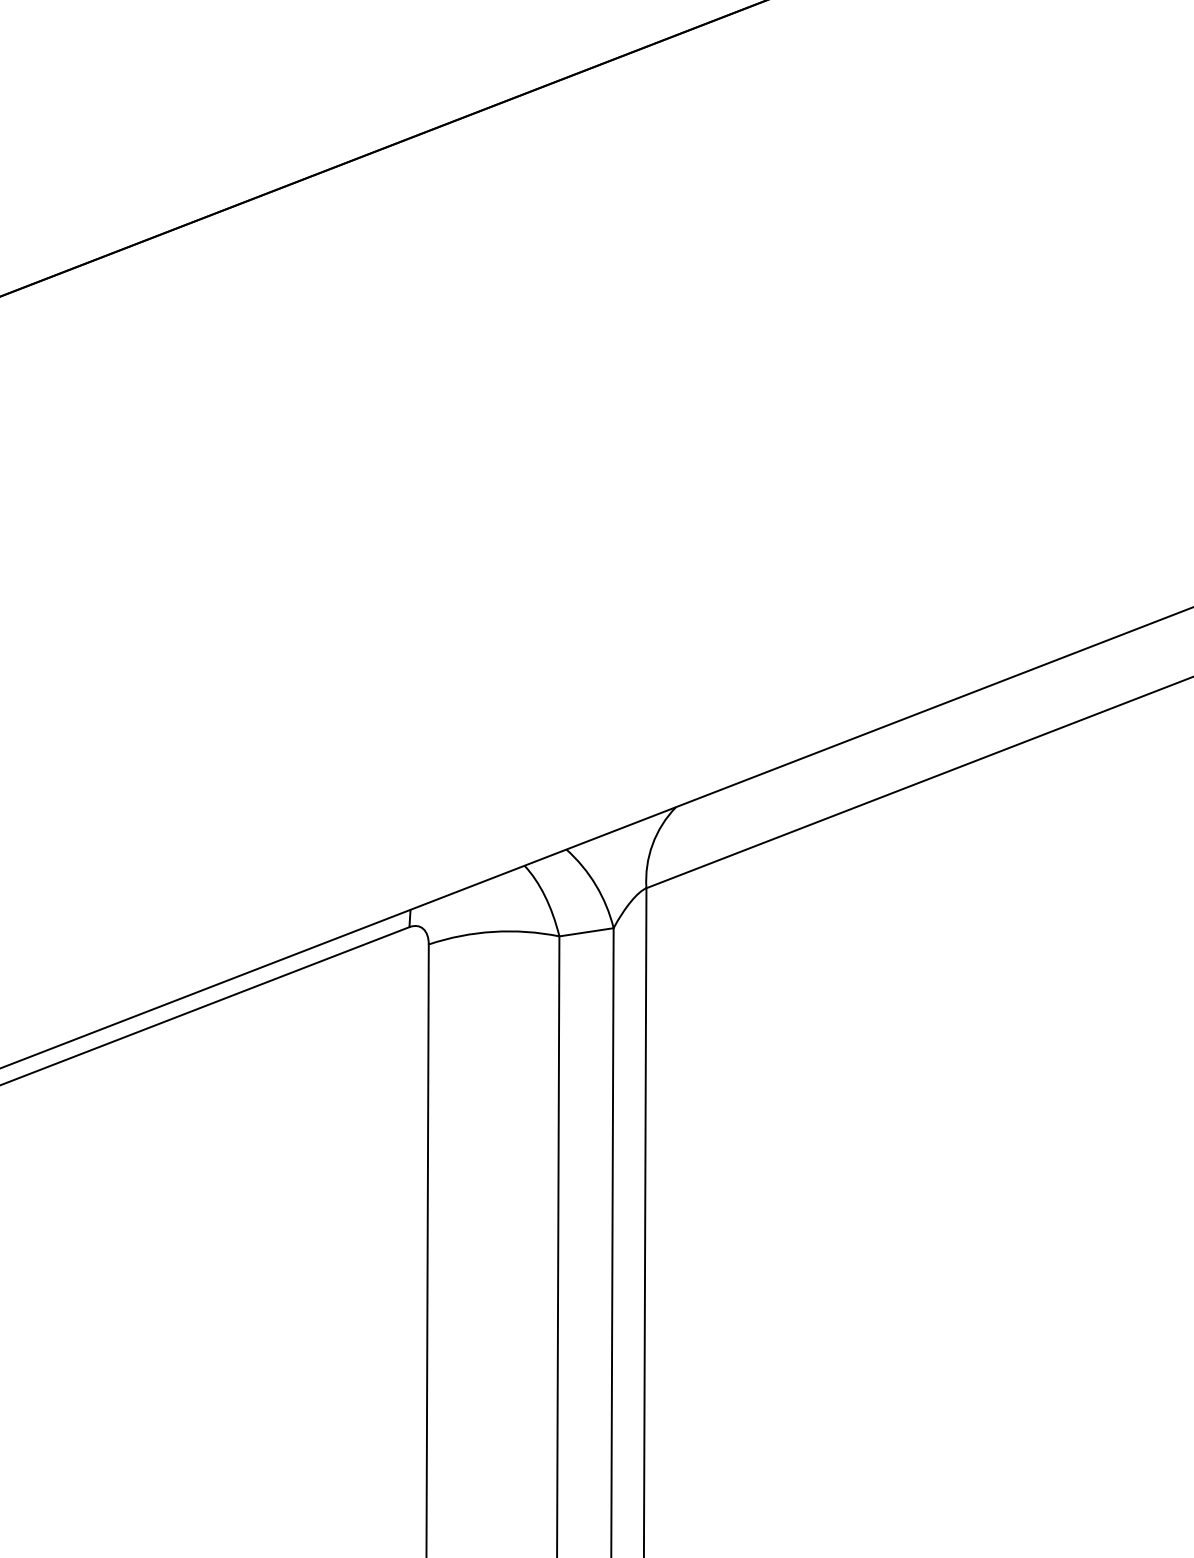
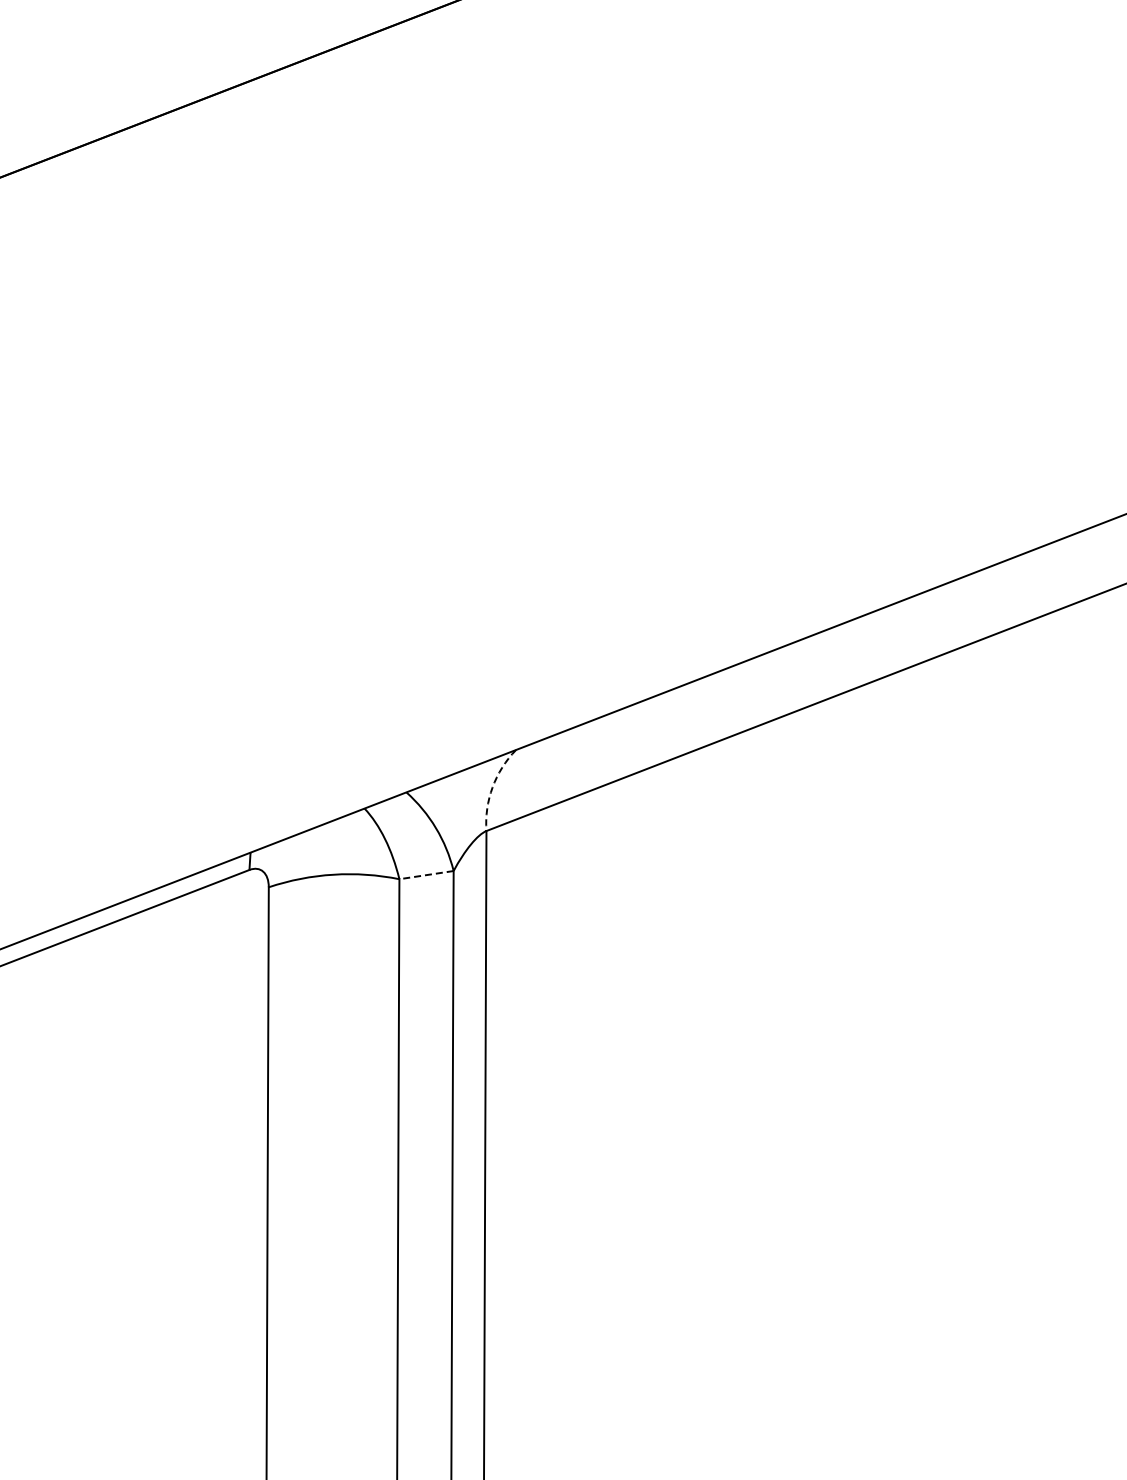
arc: (652, 844) -> (492, 787), solid -> dashed
line: (586, 932) -> (426, 875), solid -> dashed

